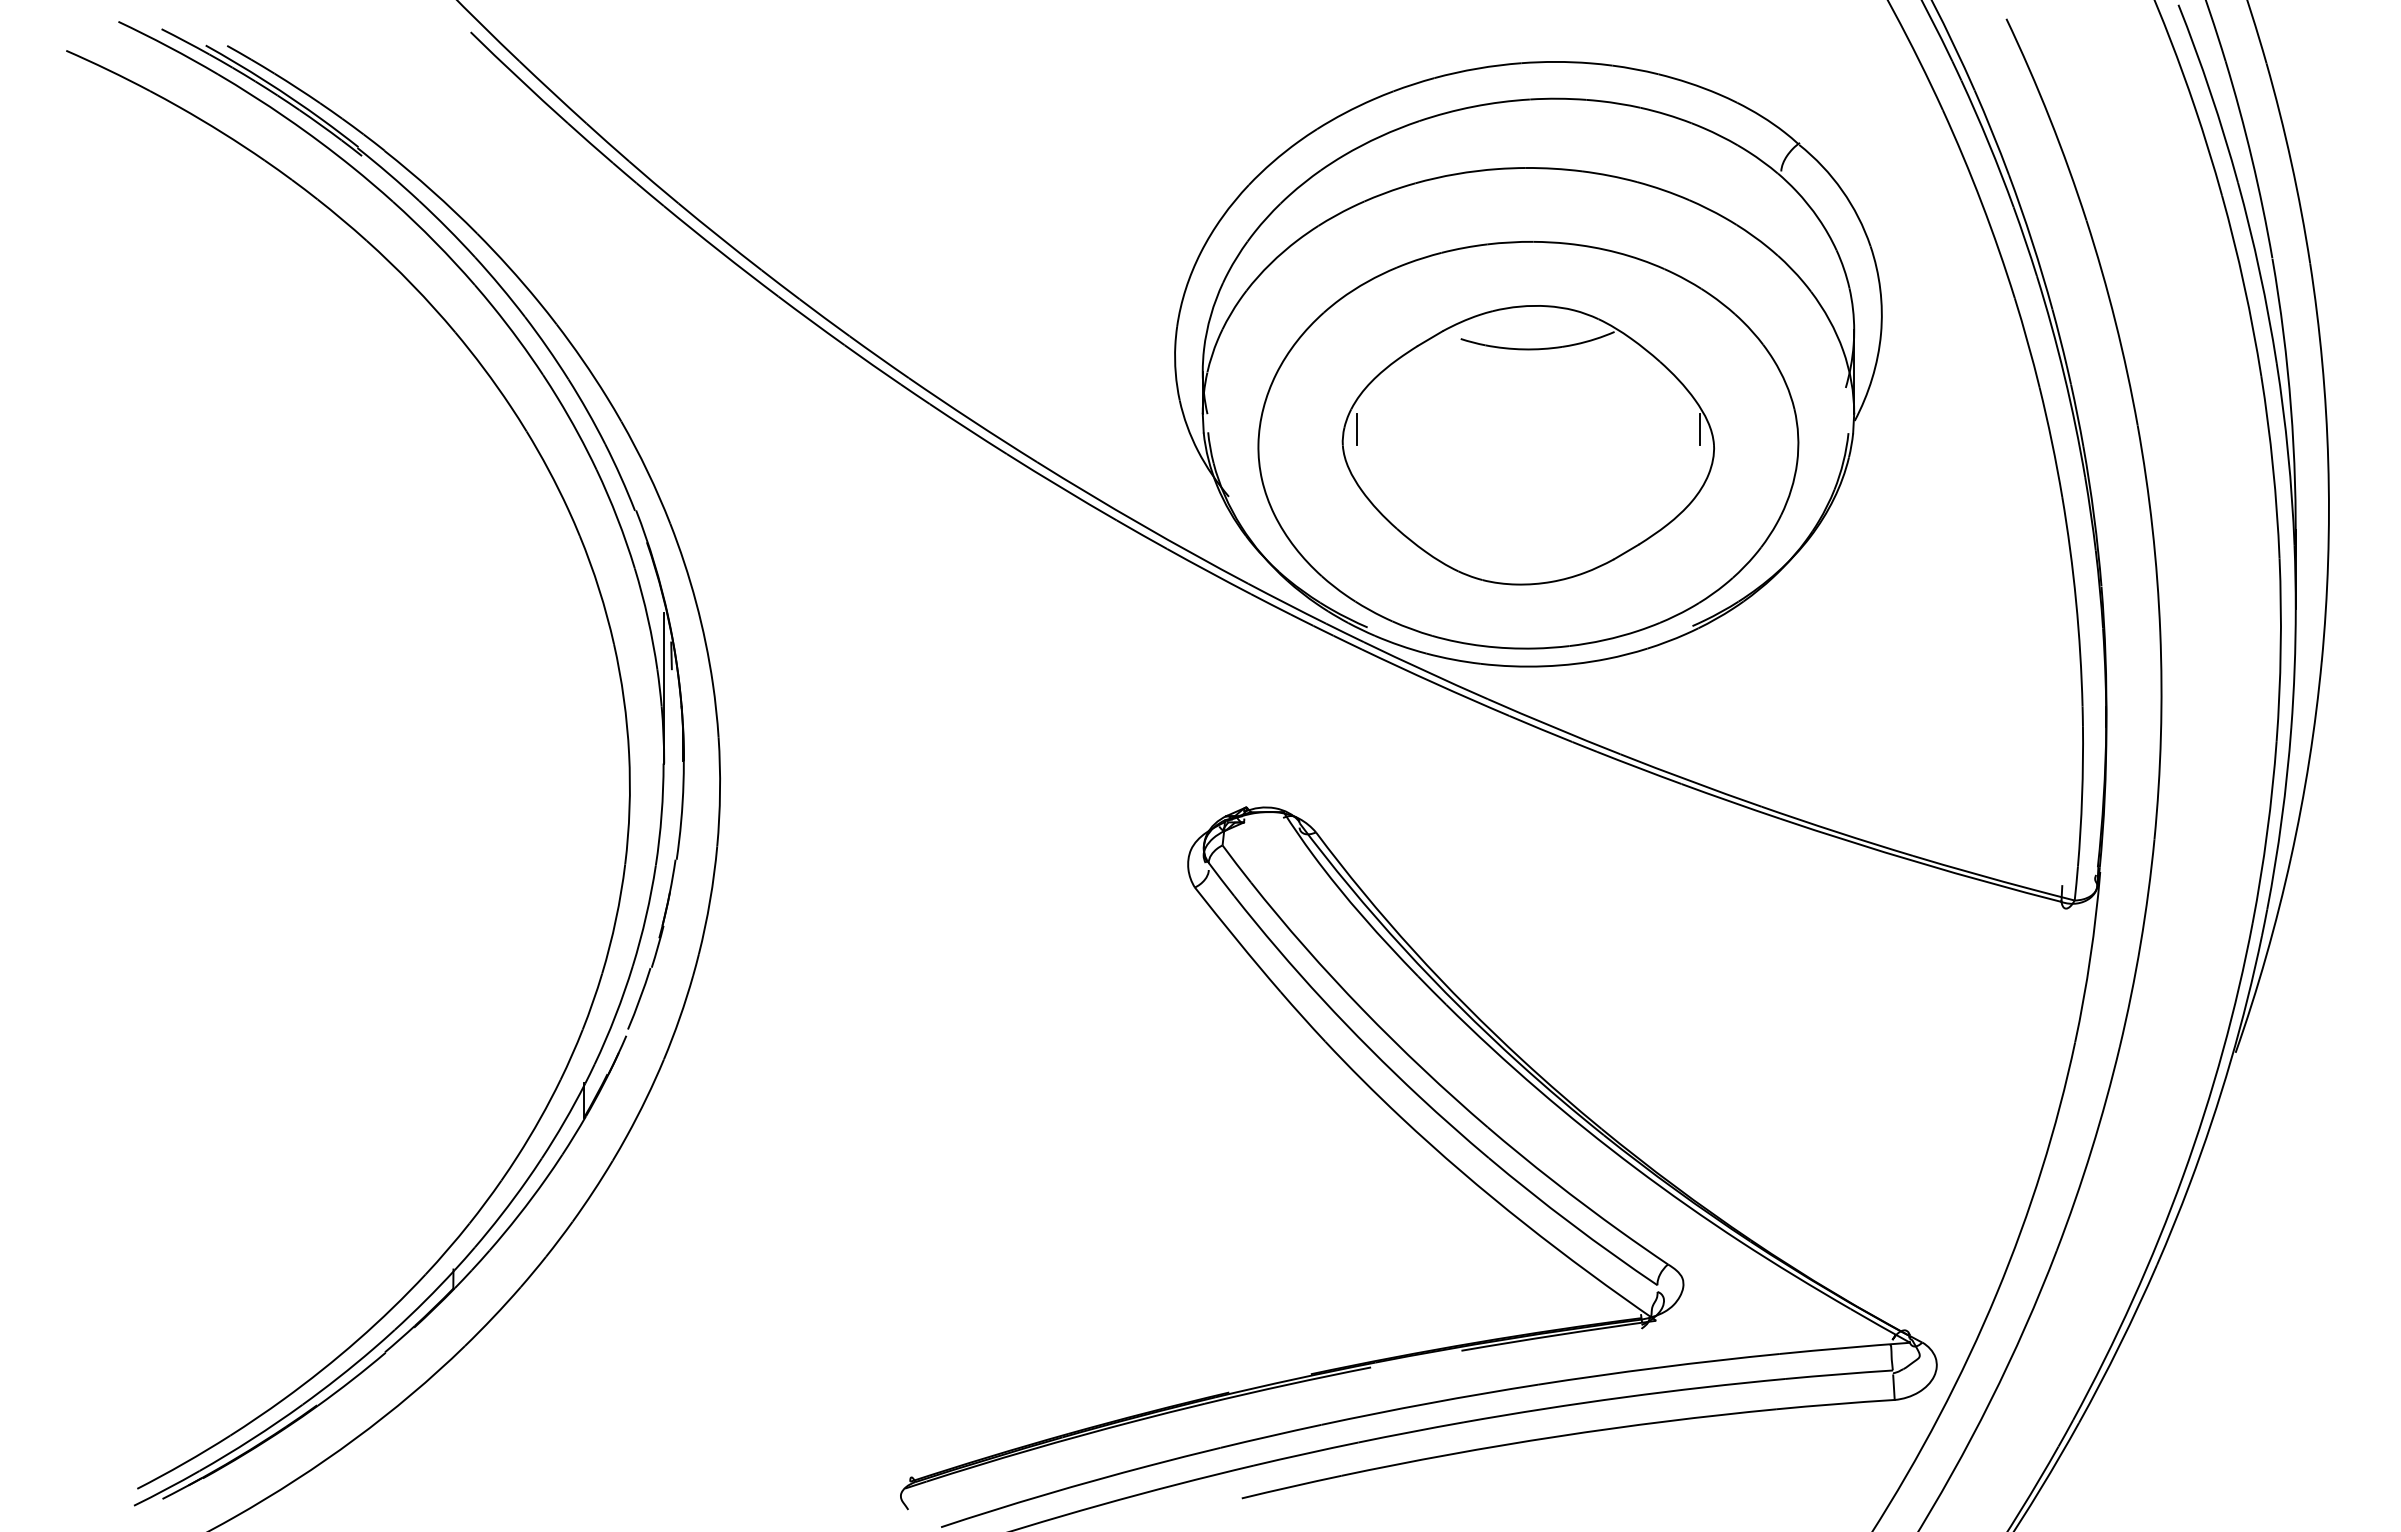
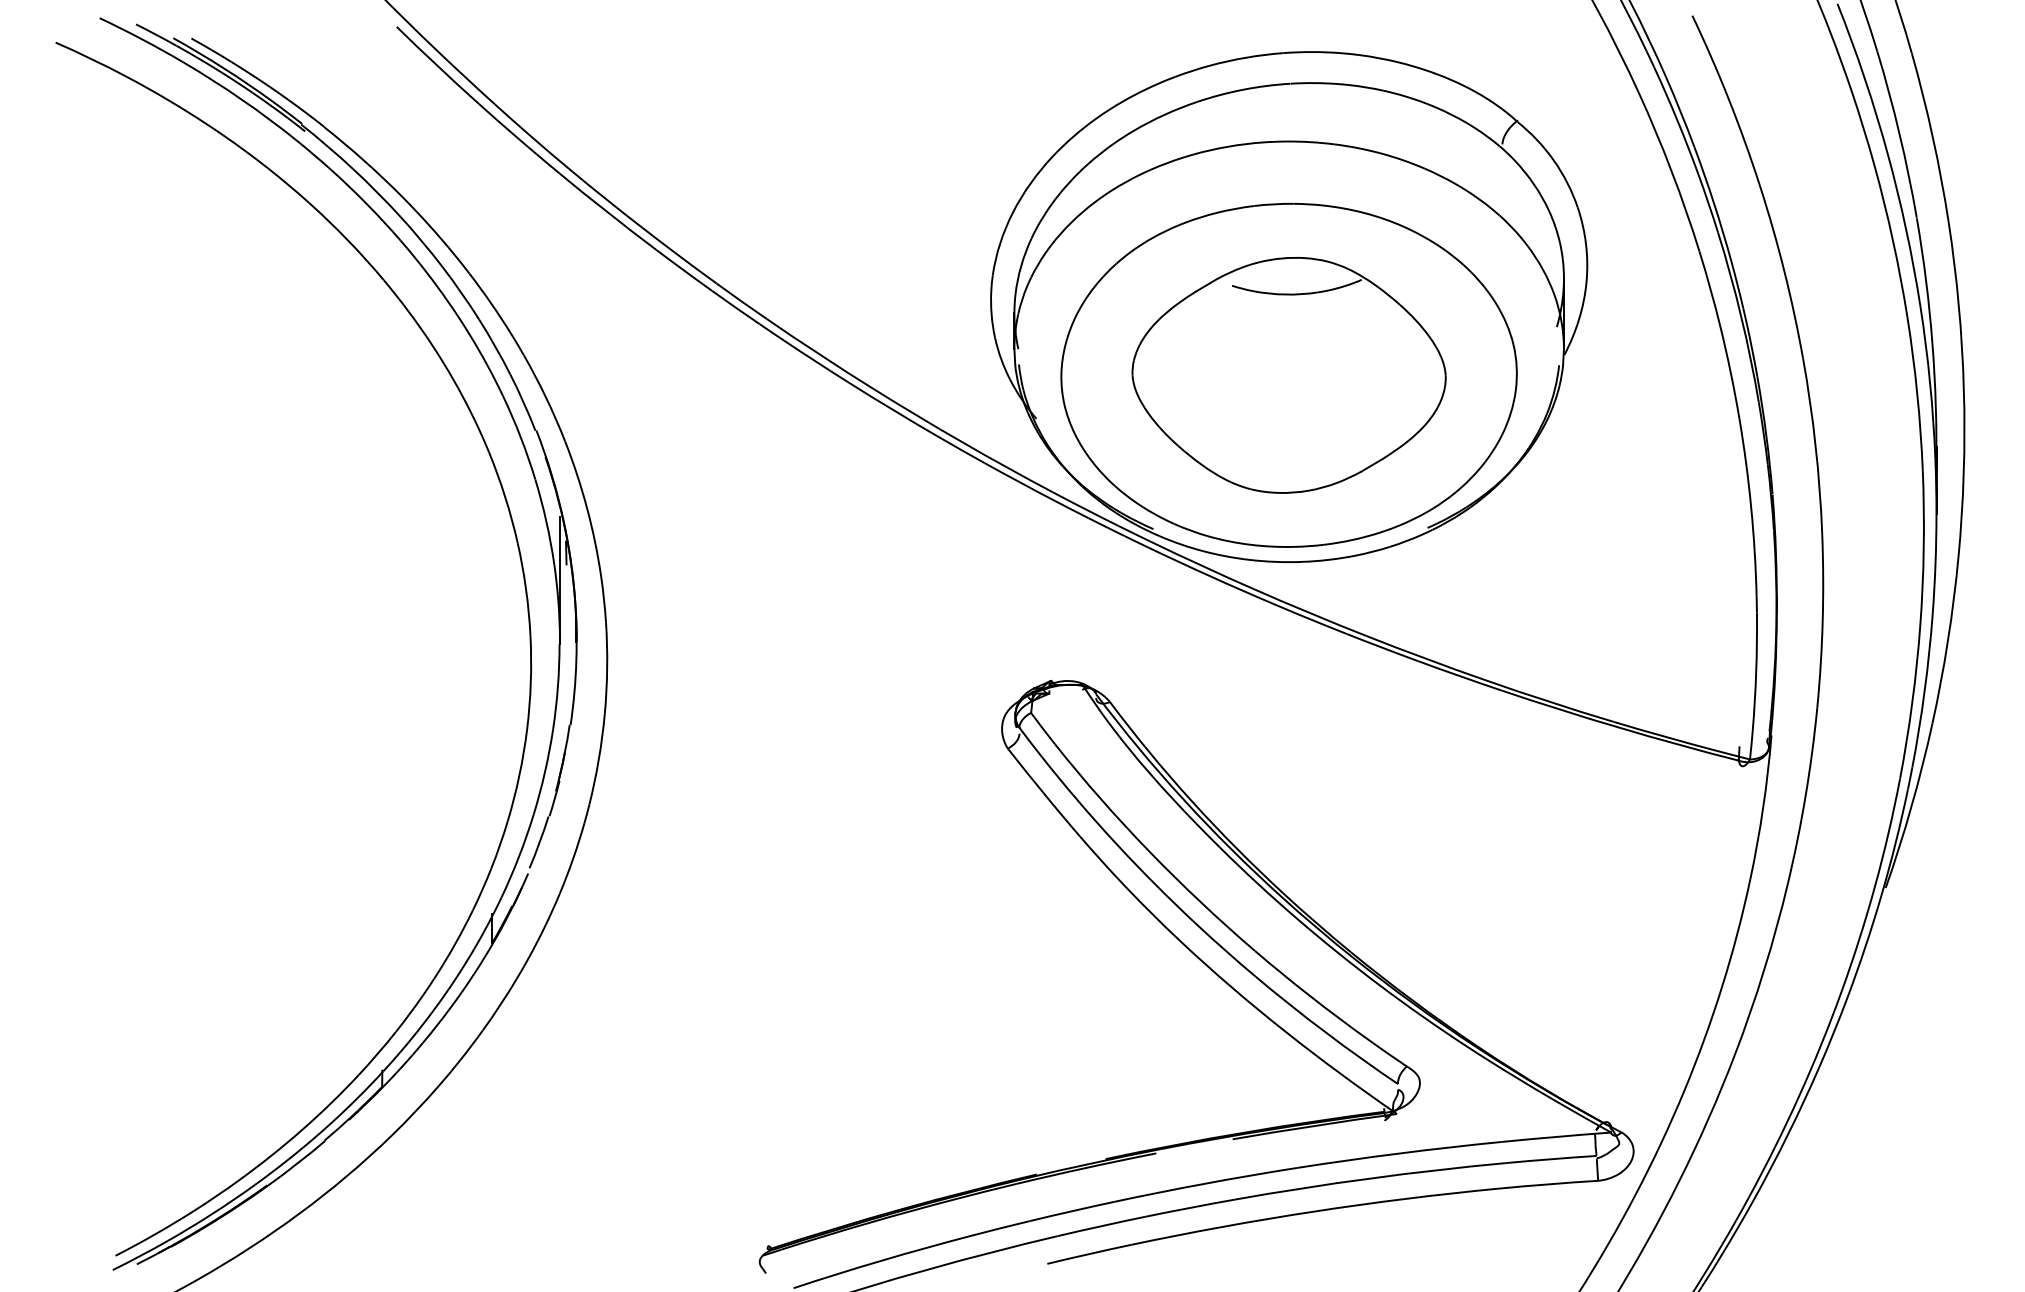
line: (1356, 429) -> (1144, 362), removed
line: (1700, 429) -> (1434, 362), removed

